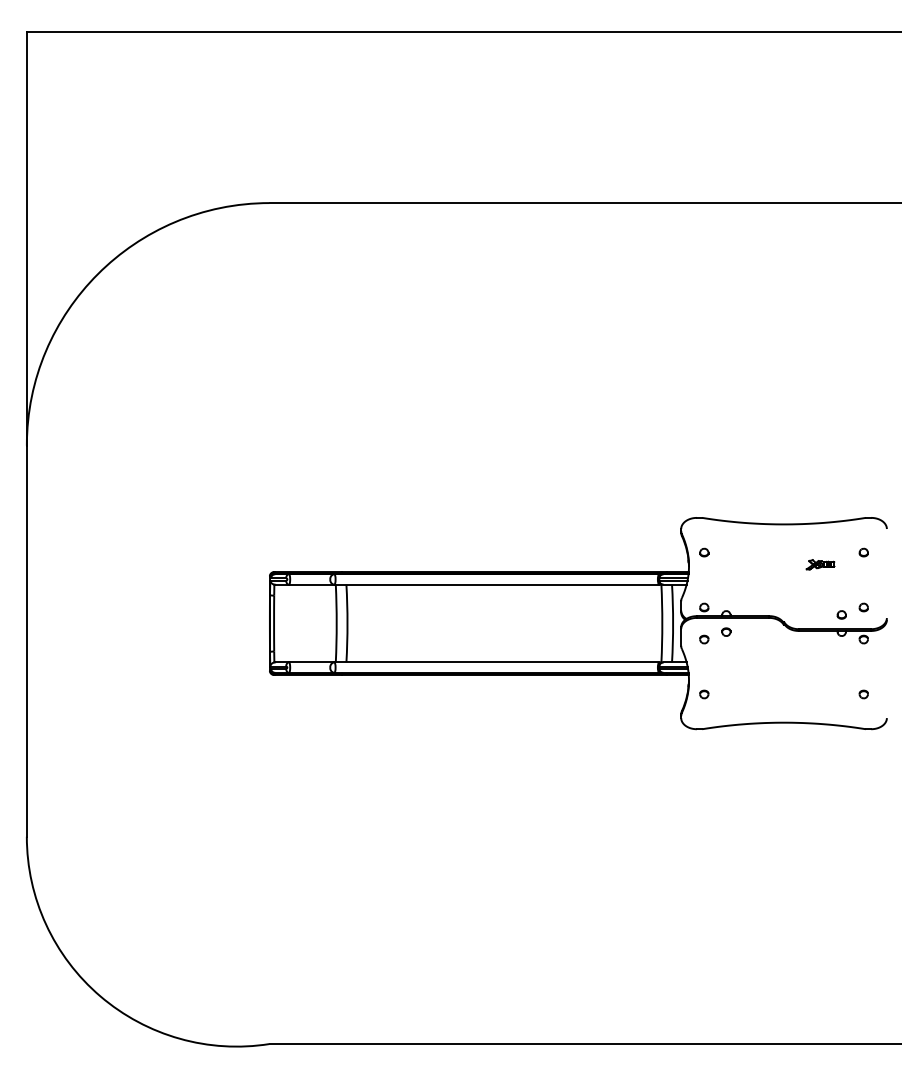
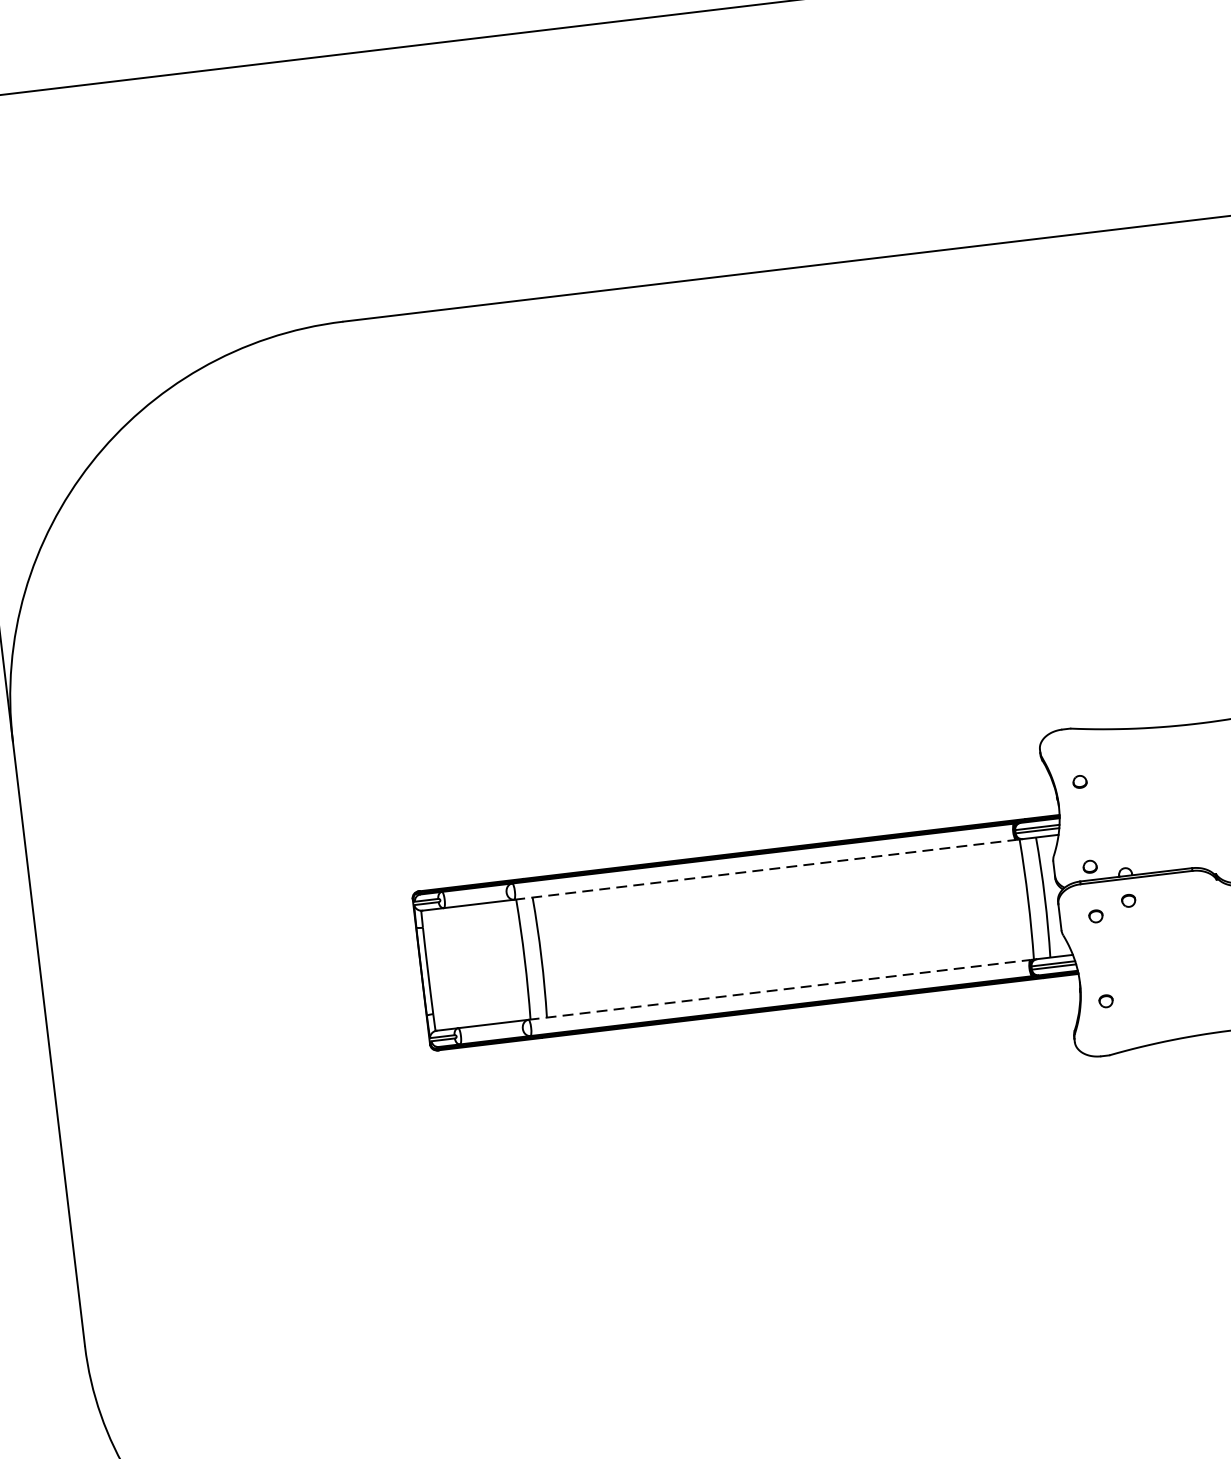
line: (497, 584) -> (766, 869), solid -> dashed
line: (497, 662) -> (780, 989), solid -> dashed

